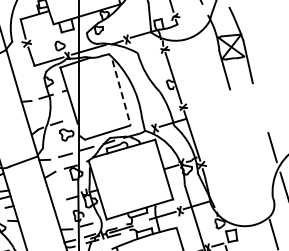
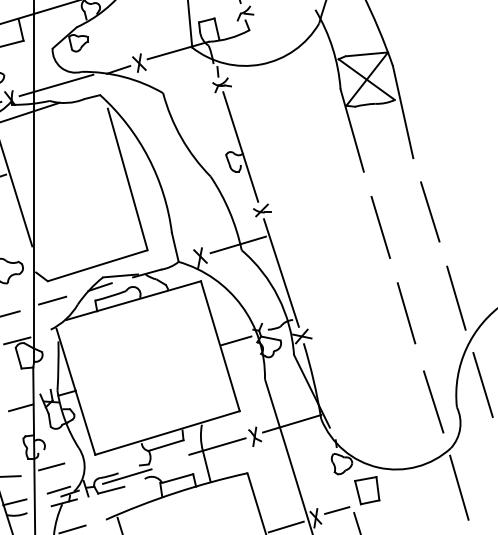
line: (121, 92) -> (127, 178), dashed -> solid
line: (260, 107) -> (430, 211), added
line: (237, 114) -> (379, 226), added
line: (249, 154) -> (406, 313), added
line: (261, 195) -> (432, 402), added

